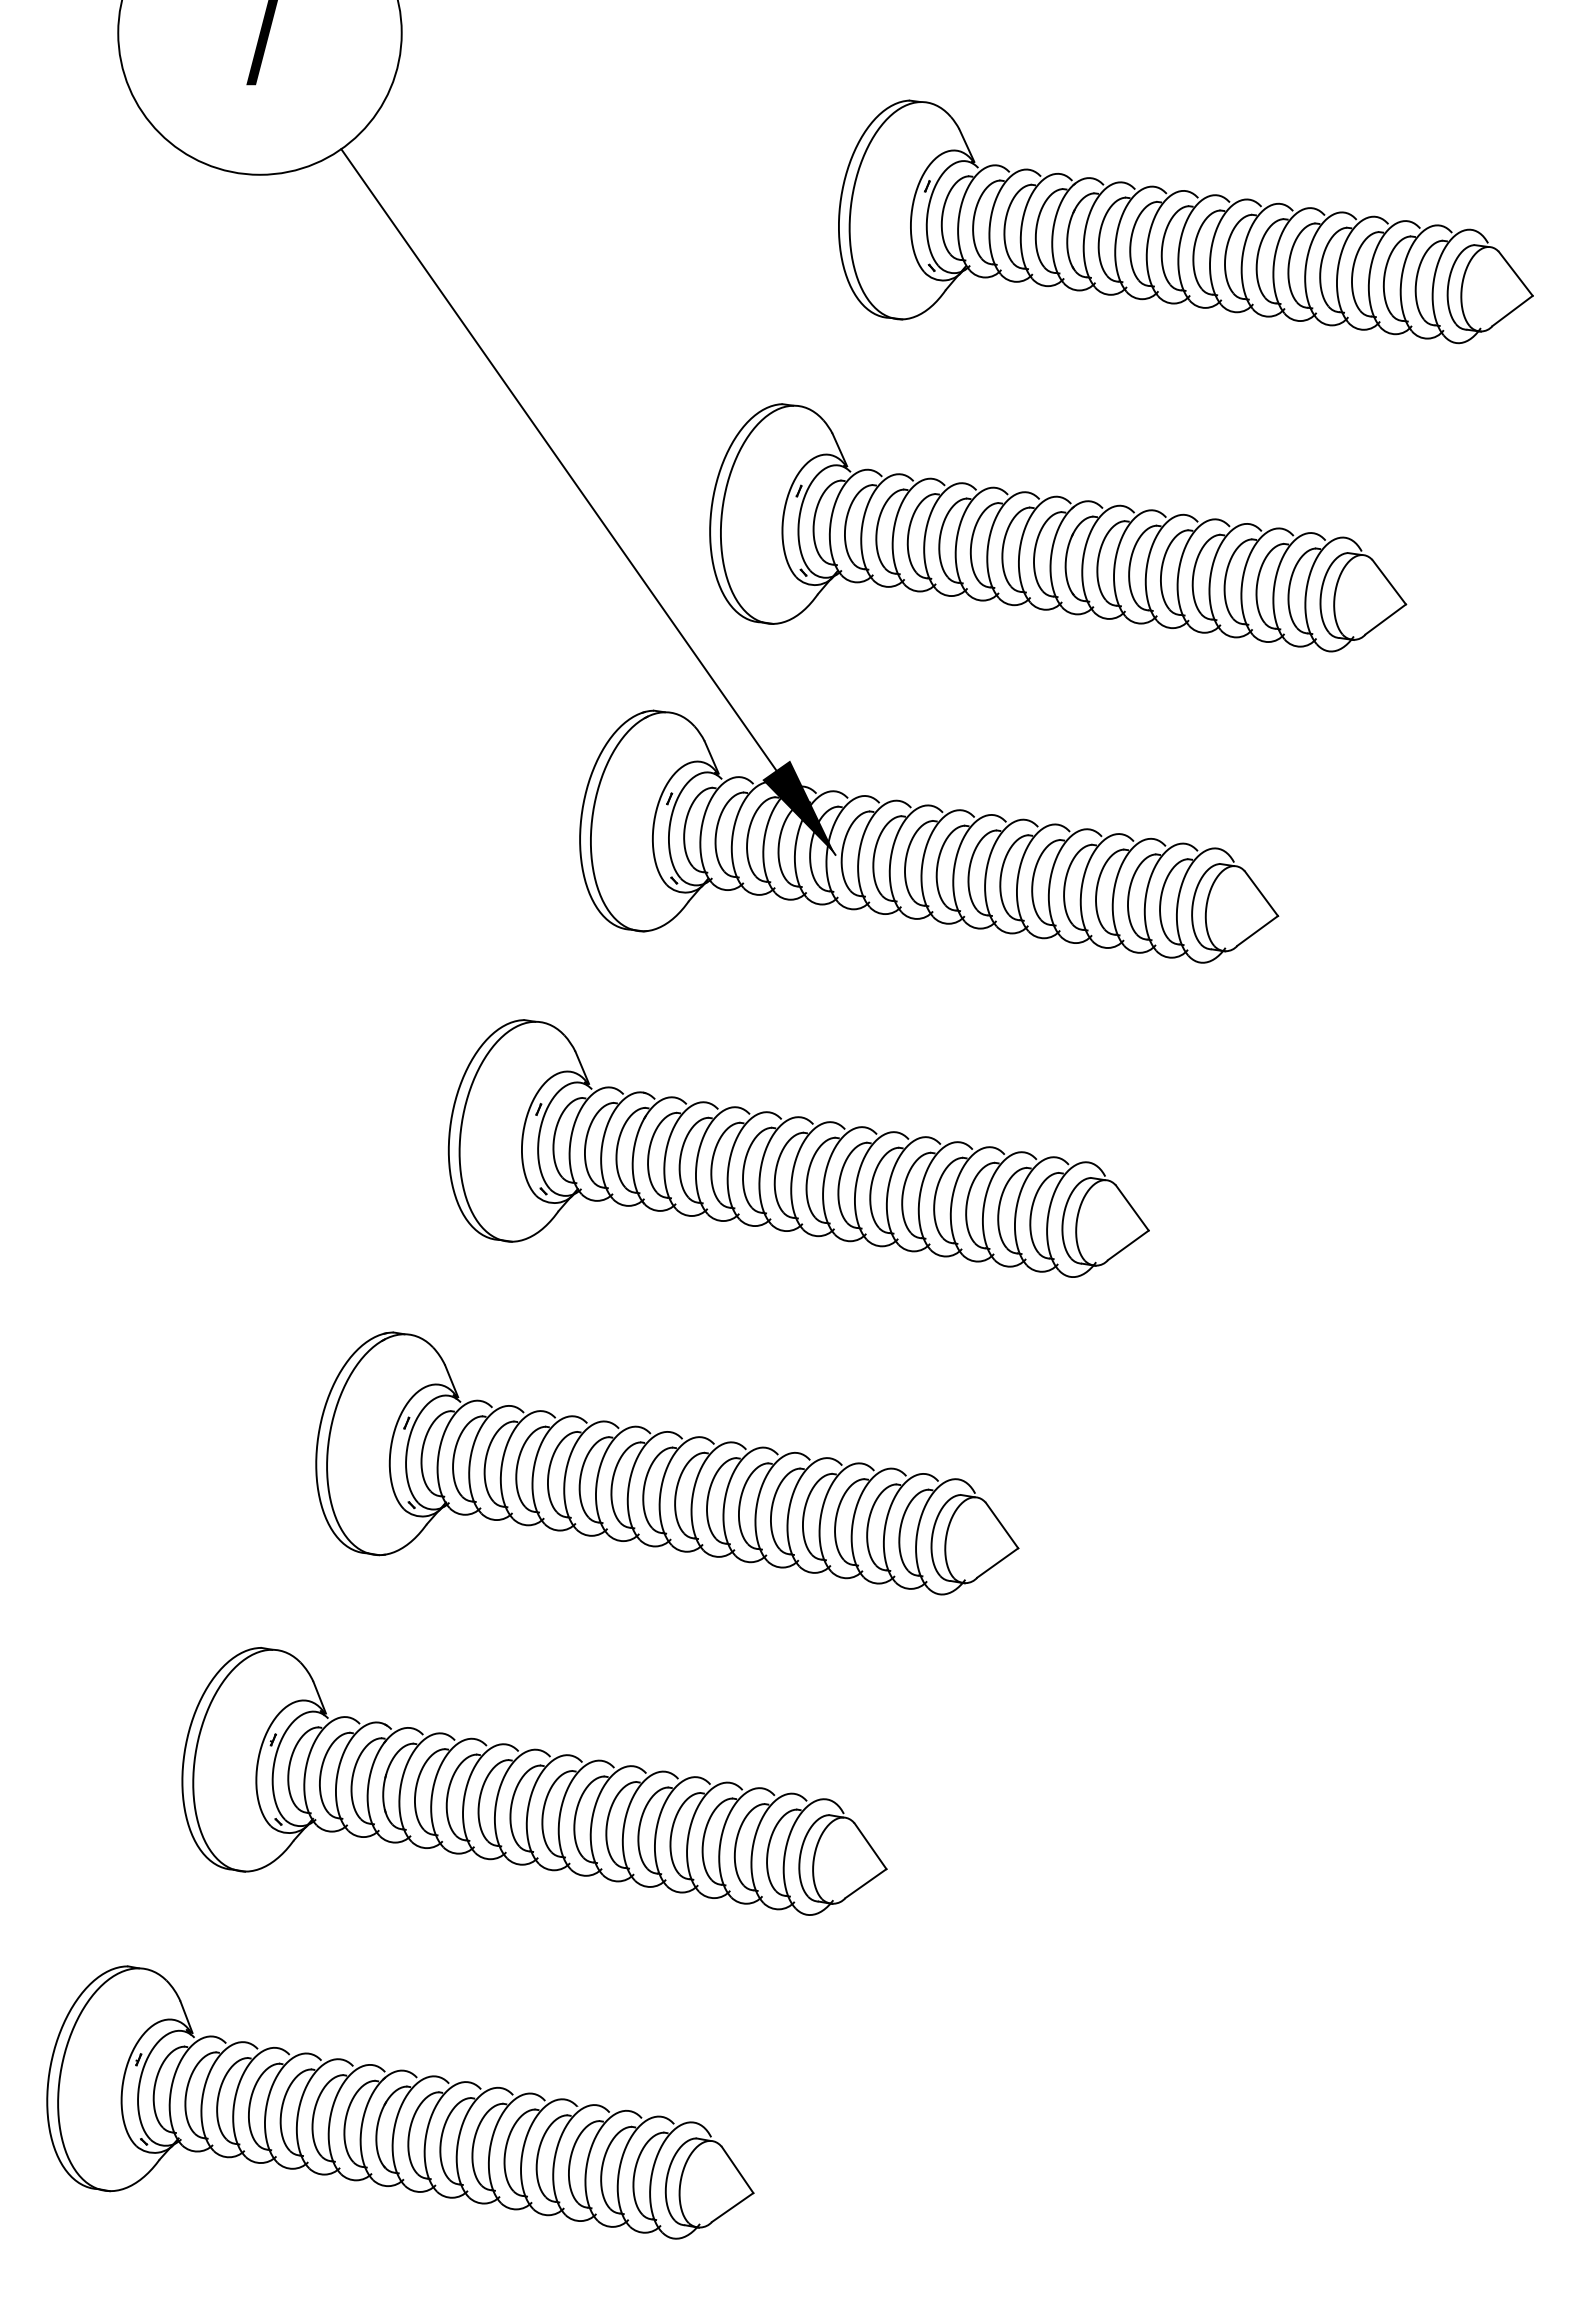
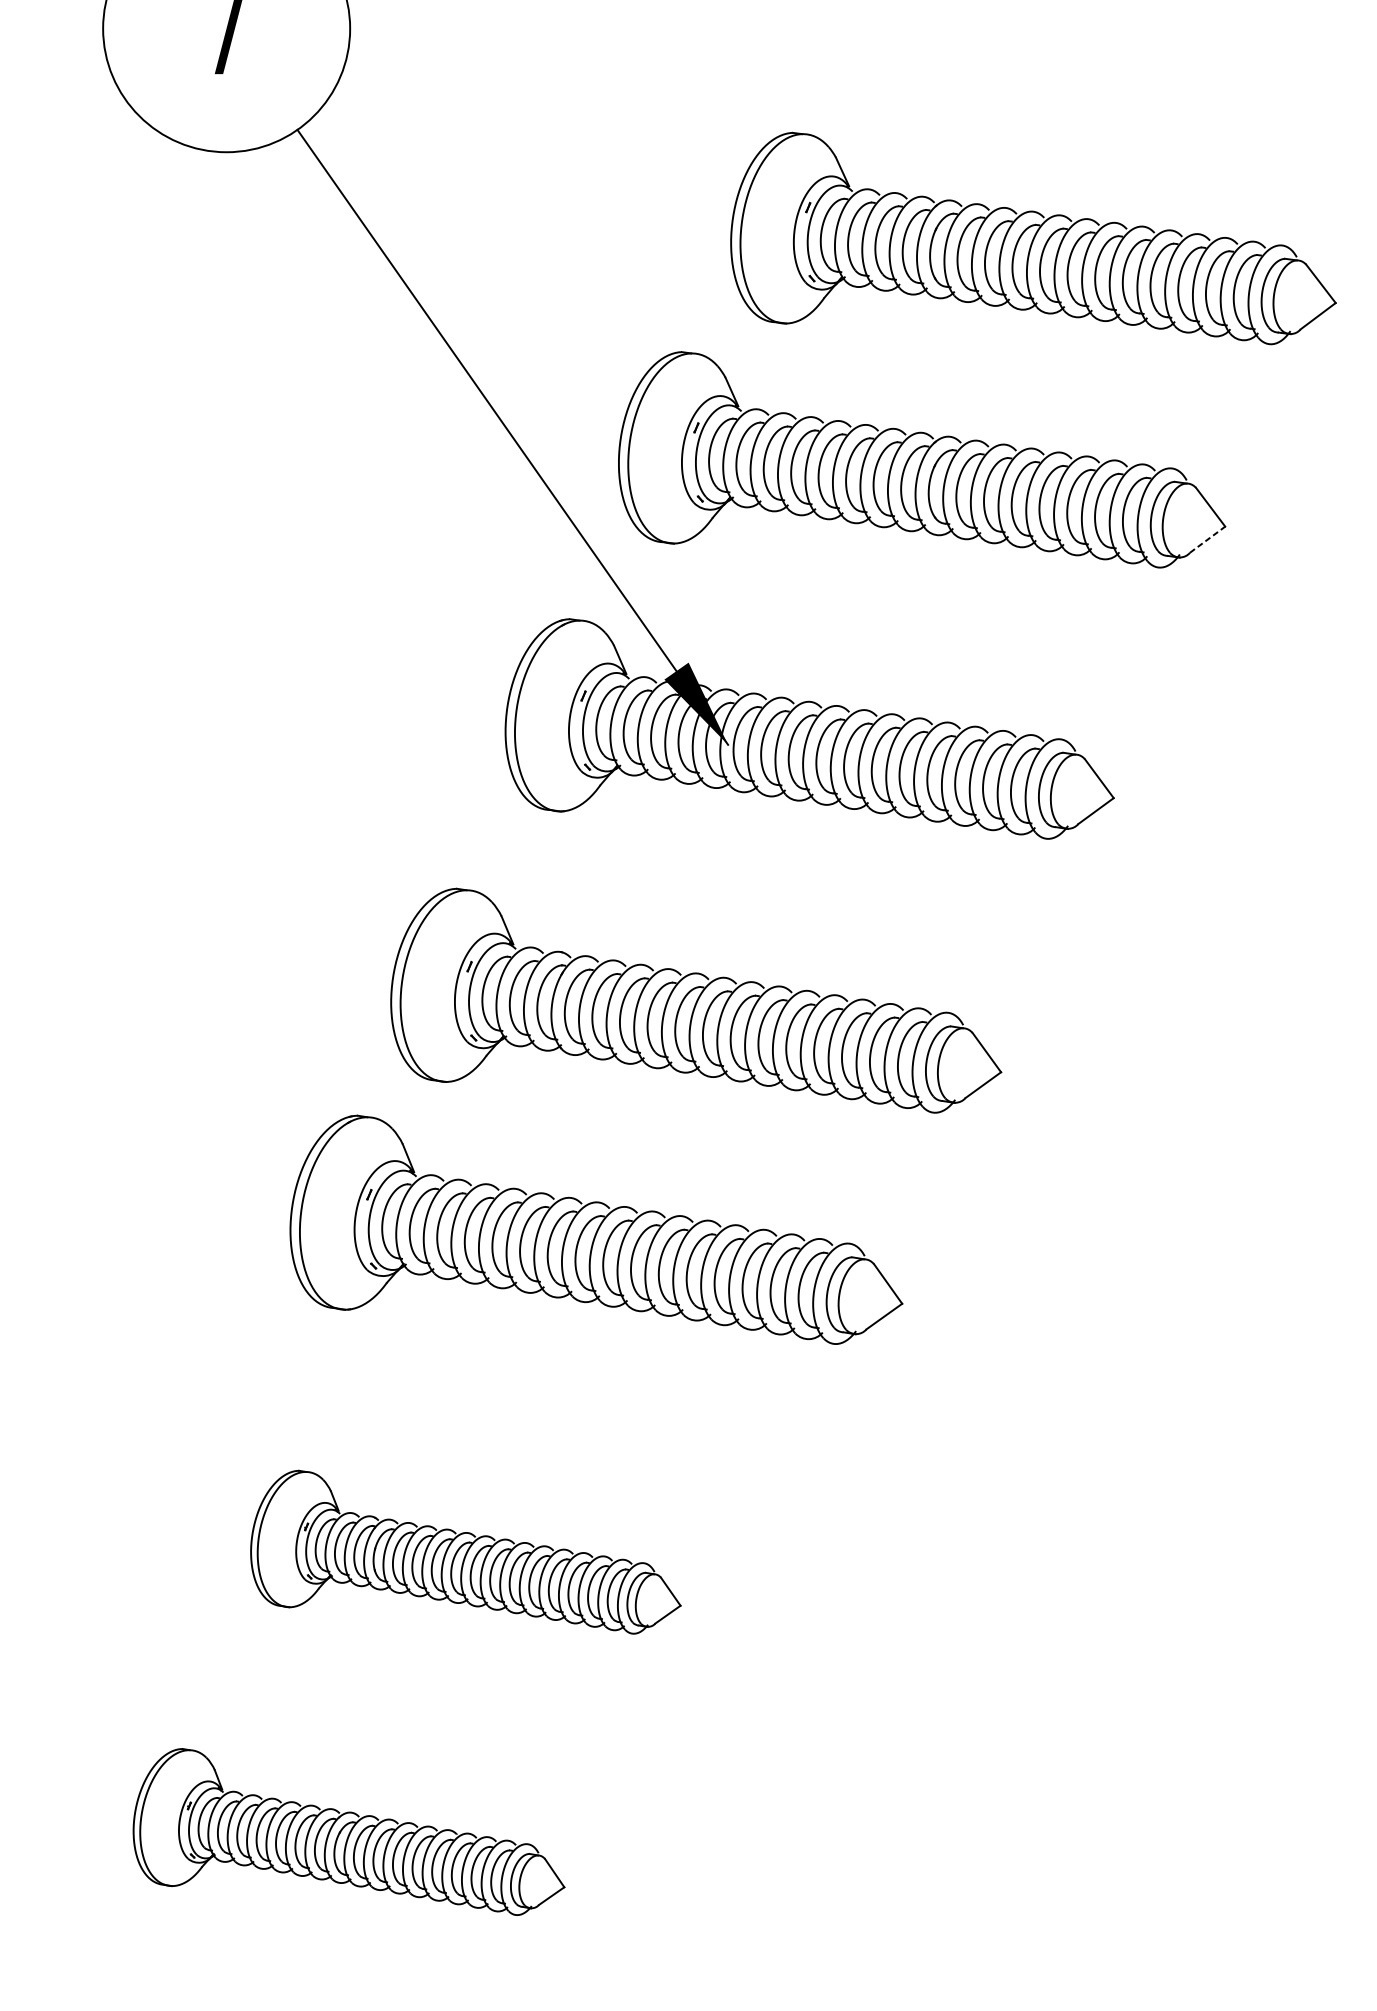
part: (1185, 221) -> (1033, 238), moved
line: (1386, 619) -> (1208, 539), solid -> dashed
part: (667, 1463) -> (596, 1229), moved
part: (534, 1781) -> (465, 1552), size x0.7
part: (400, 2102) -> (349, 1832), size x0.7

